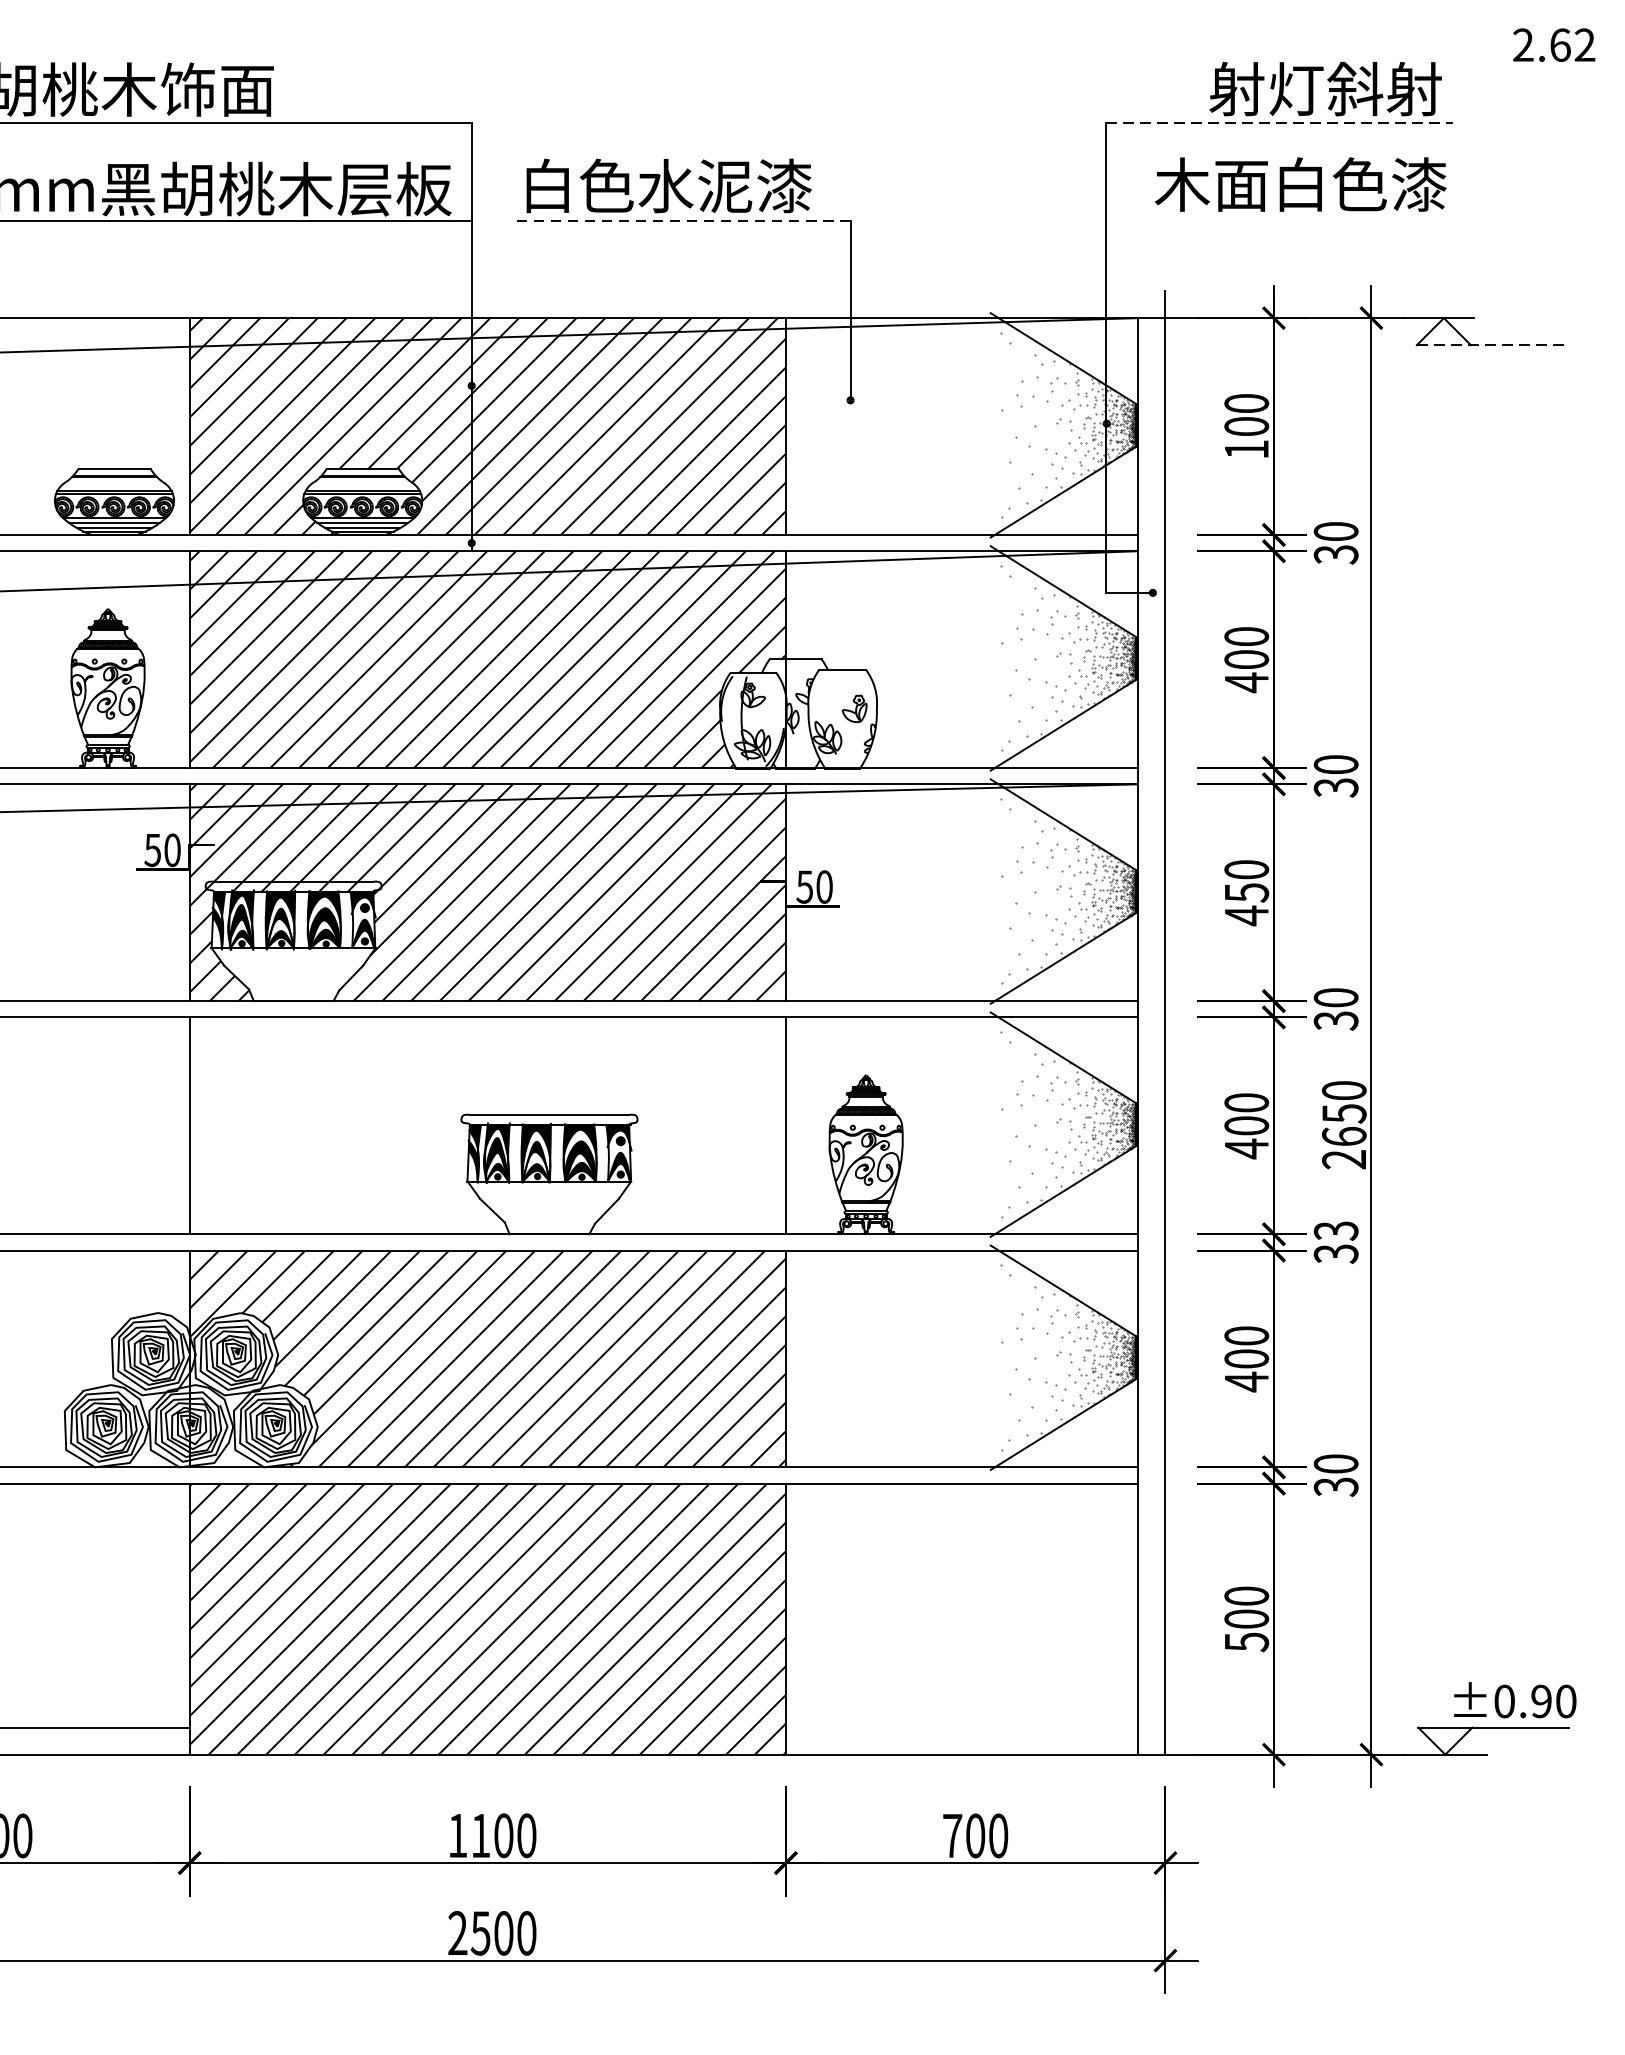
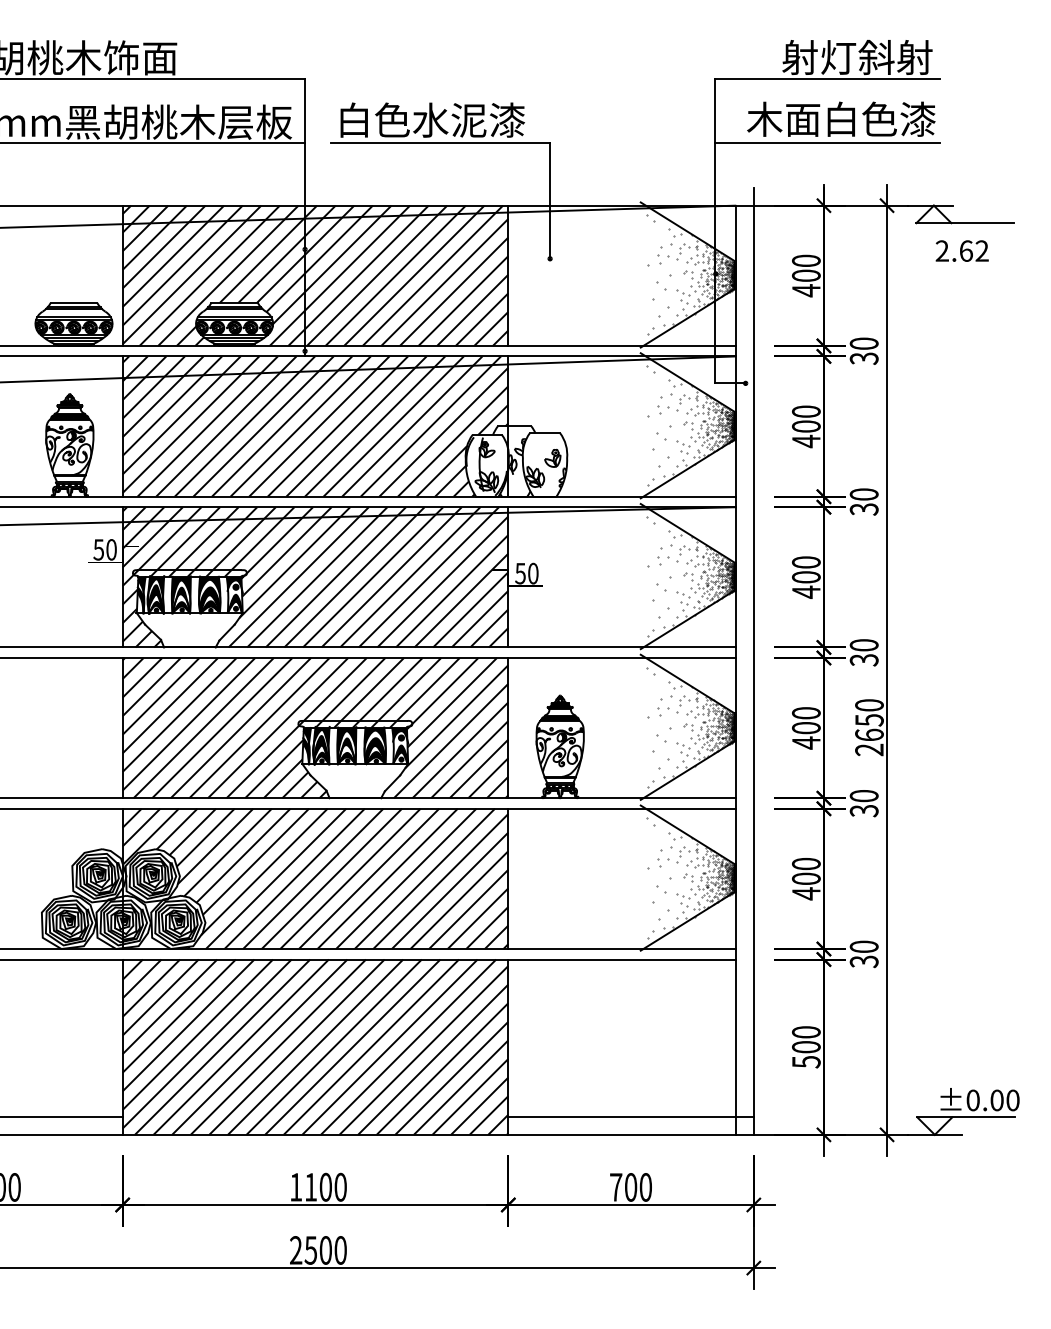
text: (1553, 44) -> (961, 250), moved
line: (1280, 123) -> (828, 79), dashed -> solid
line: (681, 220) -> (440, 142), dashed -> solid
line: (1279, 220) -> (827, 142), added
line: (1492, 345) -> (965, 223), dashed -> solid
text: (1246, 449) -> (806, 290), 100 -> 400
text: (1245, 892) -> (805, 577), 450 -> 400
hatch: (487, 1124) -> (315, 727), added
text: (1335, 1231) -> (863, 796), 33 -> 30
text: (1540, 1701) -> (996, 1100), ±0.90 -> ±0.00
line: (974, 1727) -> (630, 1117), added

